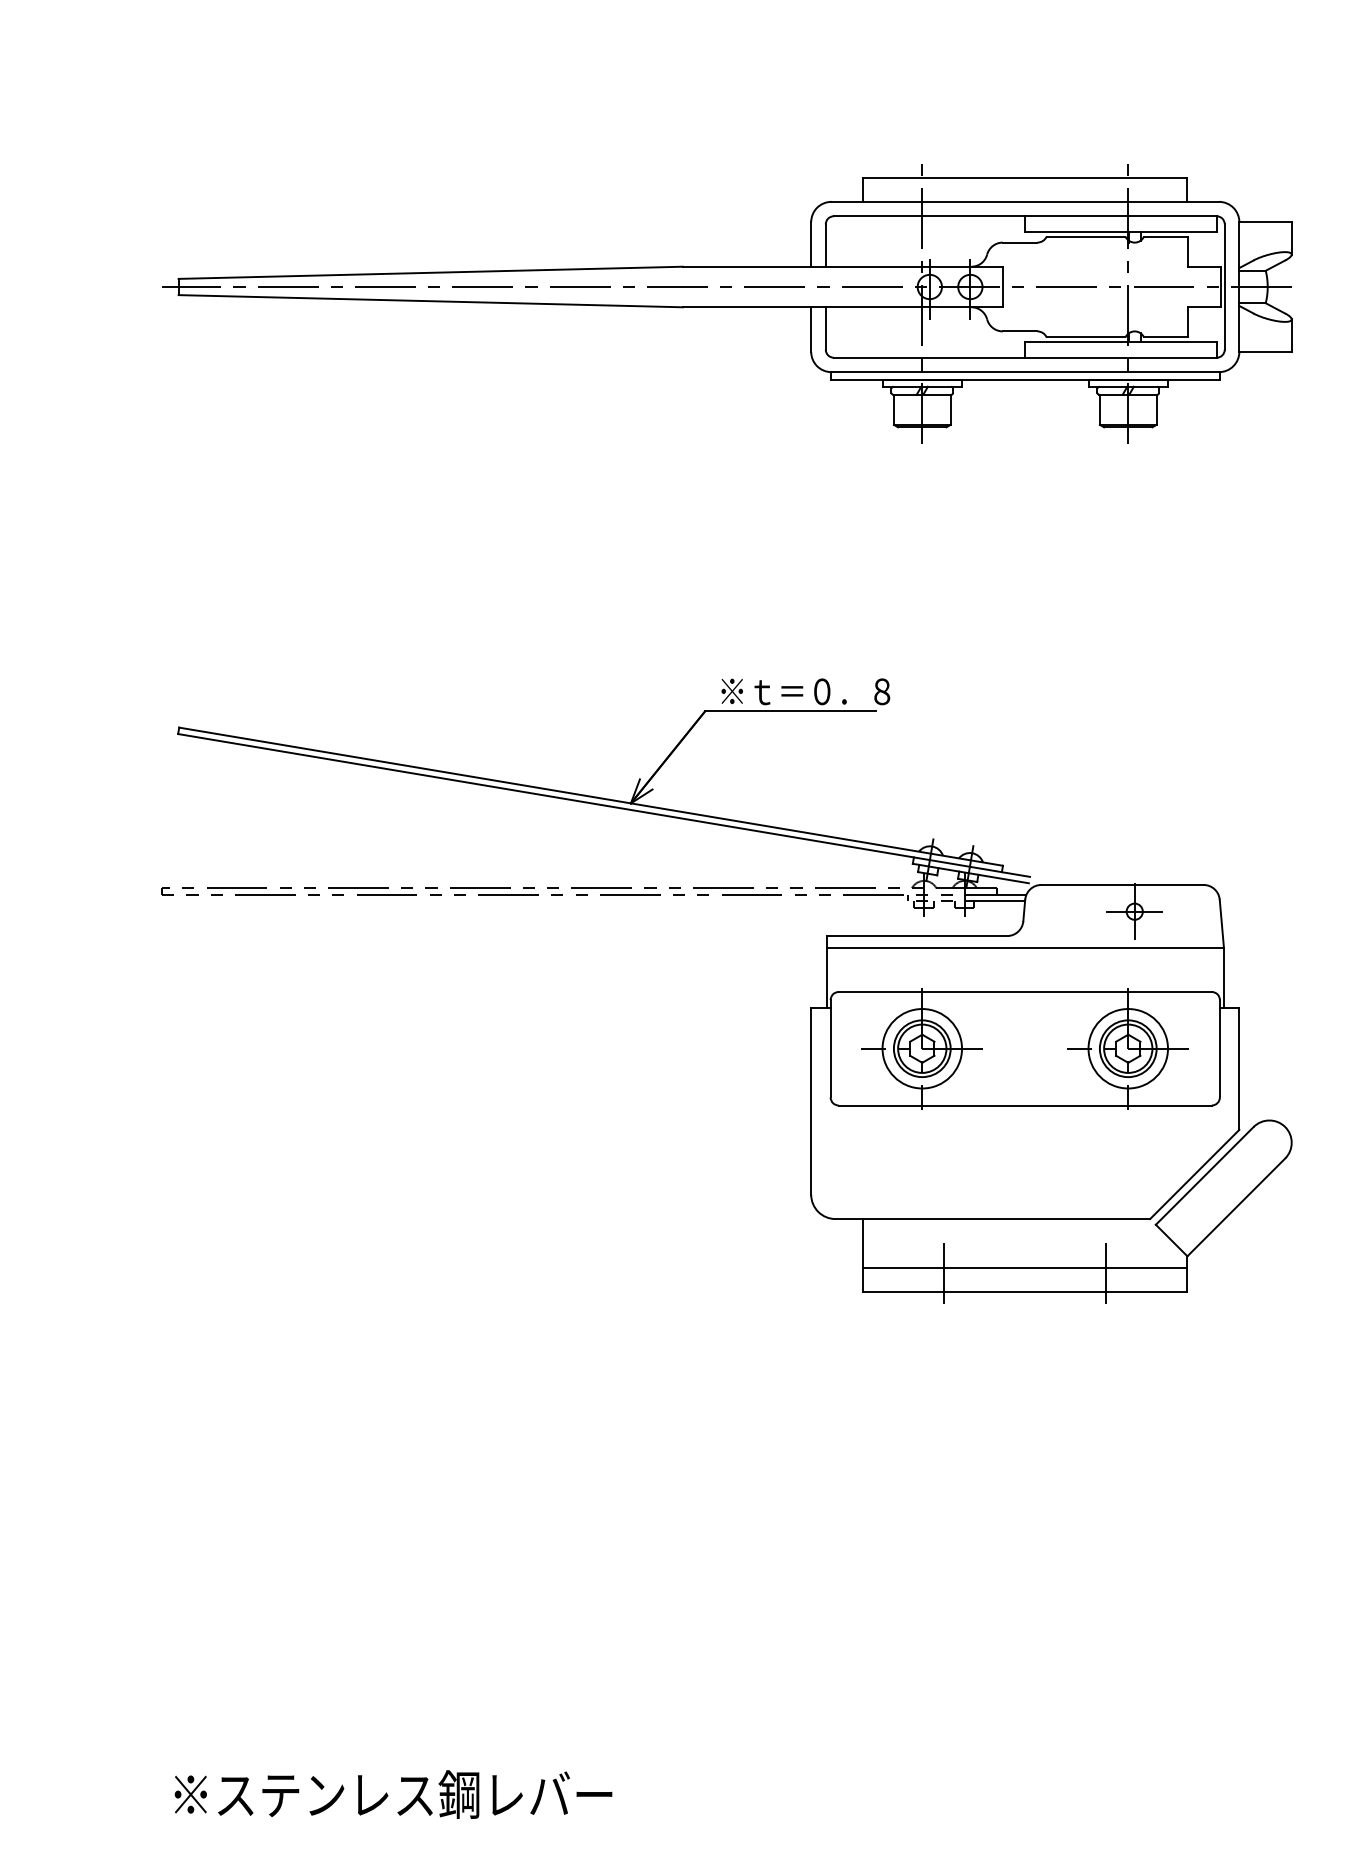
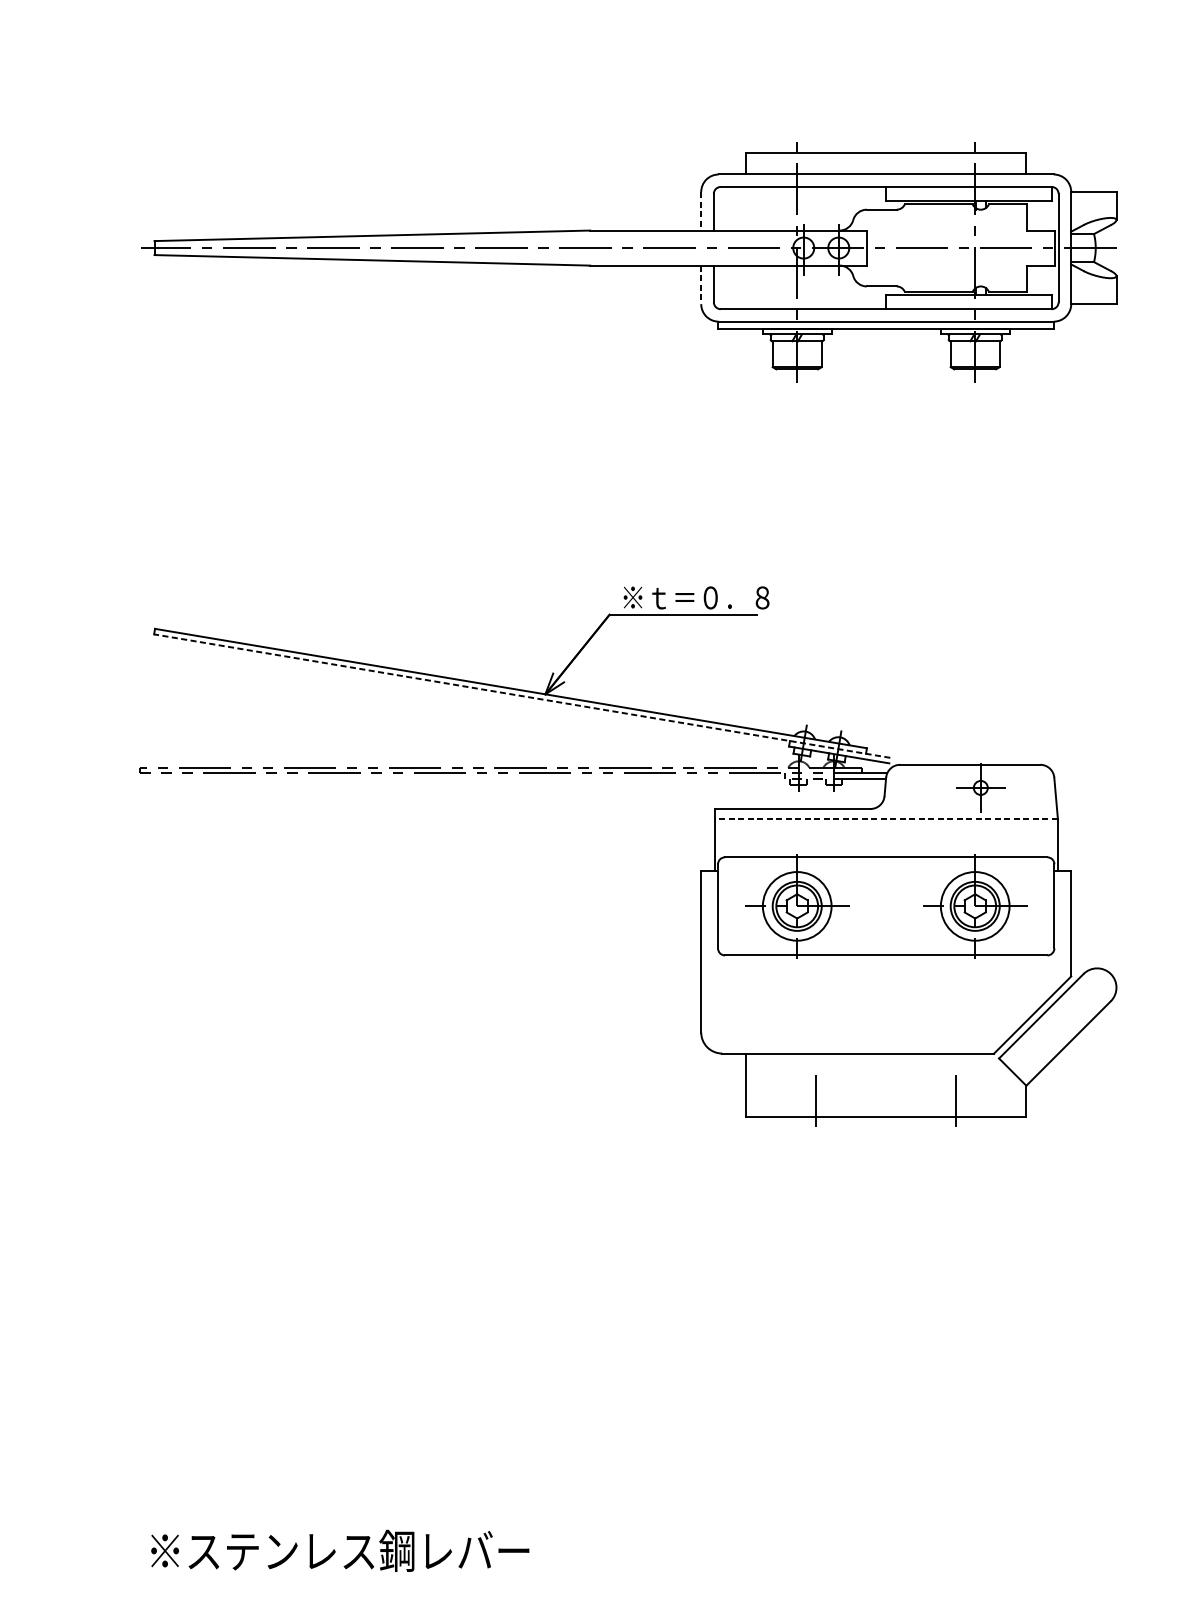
line: (811, 244) -> (701, 211), solid -> dashed
line: (811, 330) -> (701, 285), solid -> dashed
line: (604, 805) -> (522, 696), solid -> dashed
line: (1025, 948) -> (886, 819), solid -> dashed
line: (1025, 1267) -> (886, 1095), removed

